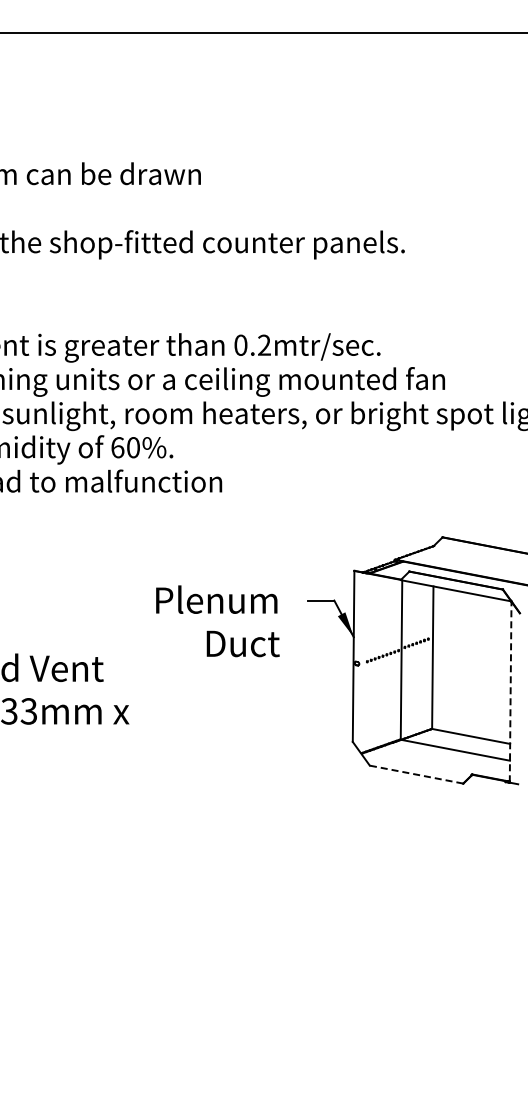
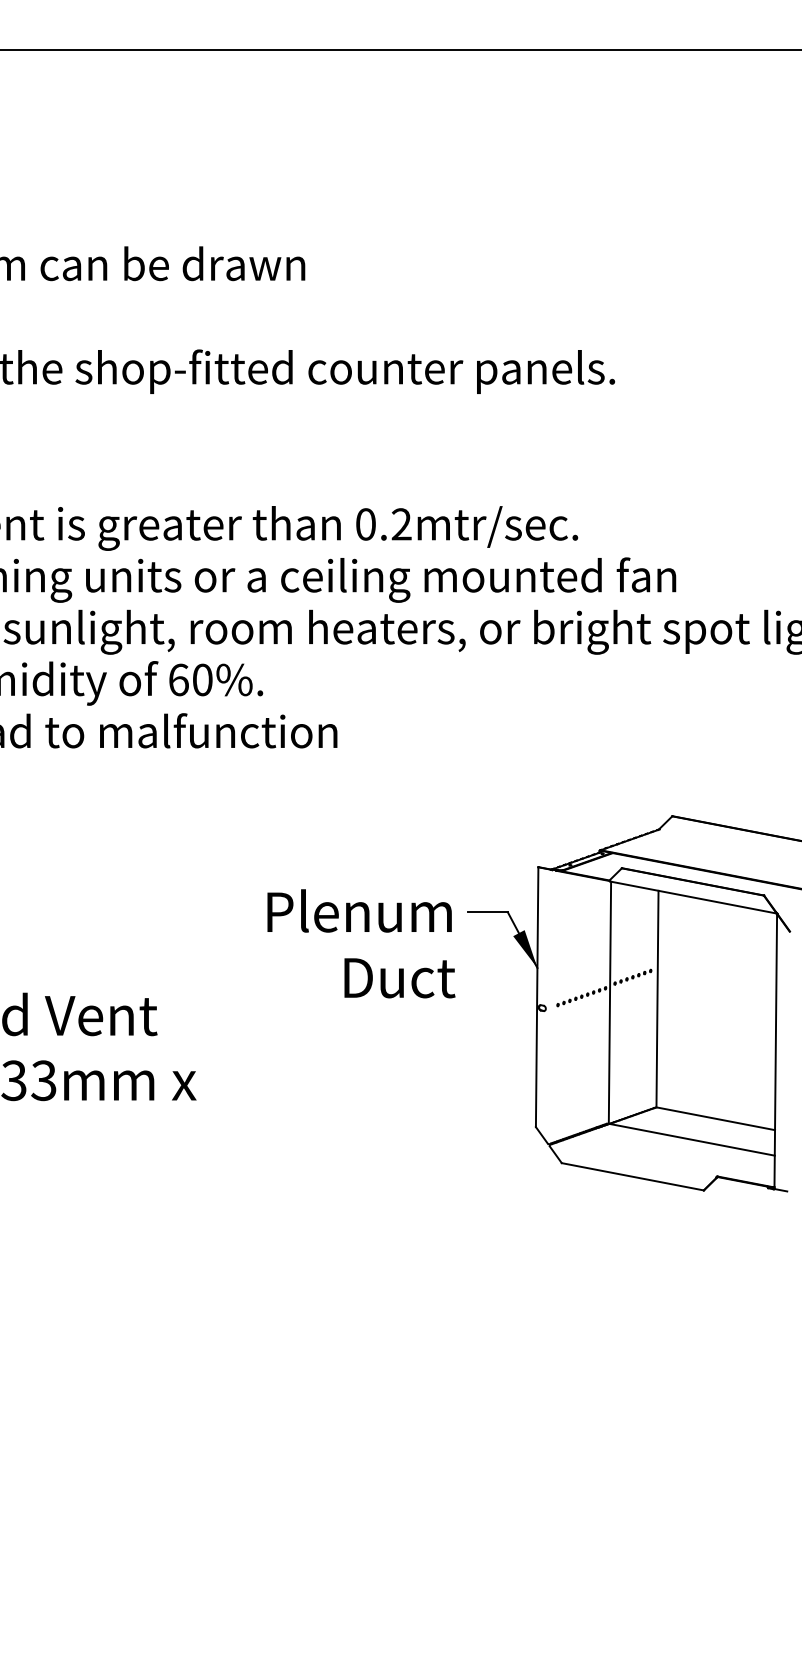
text: (217, 621) -> (360, 944), moved
line: (510, 691) -> (775, 1050), dashed -> solid
line: (416, 774) -> (632, 1176), dashed -> solid

